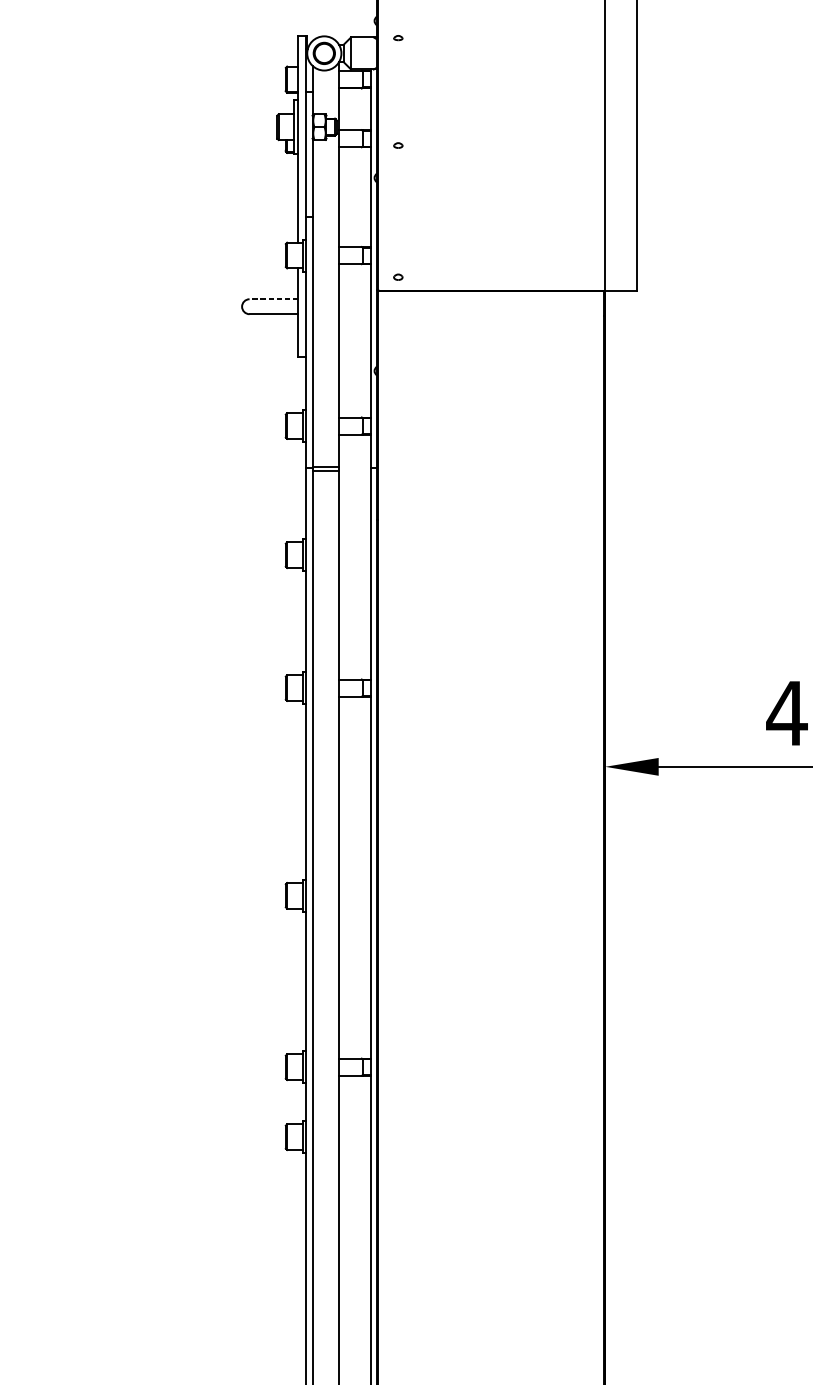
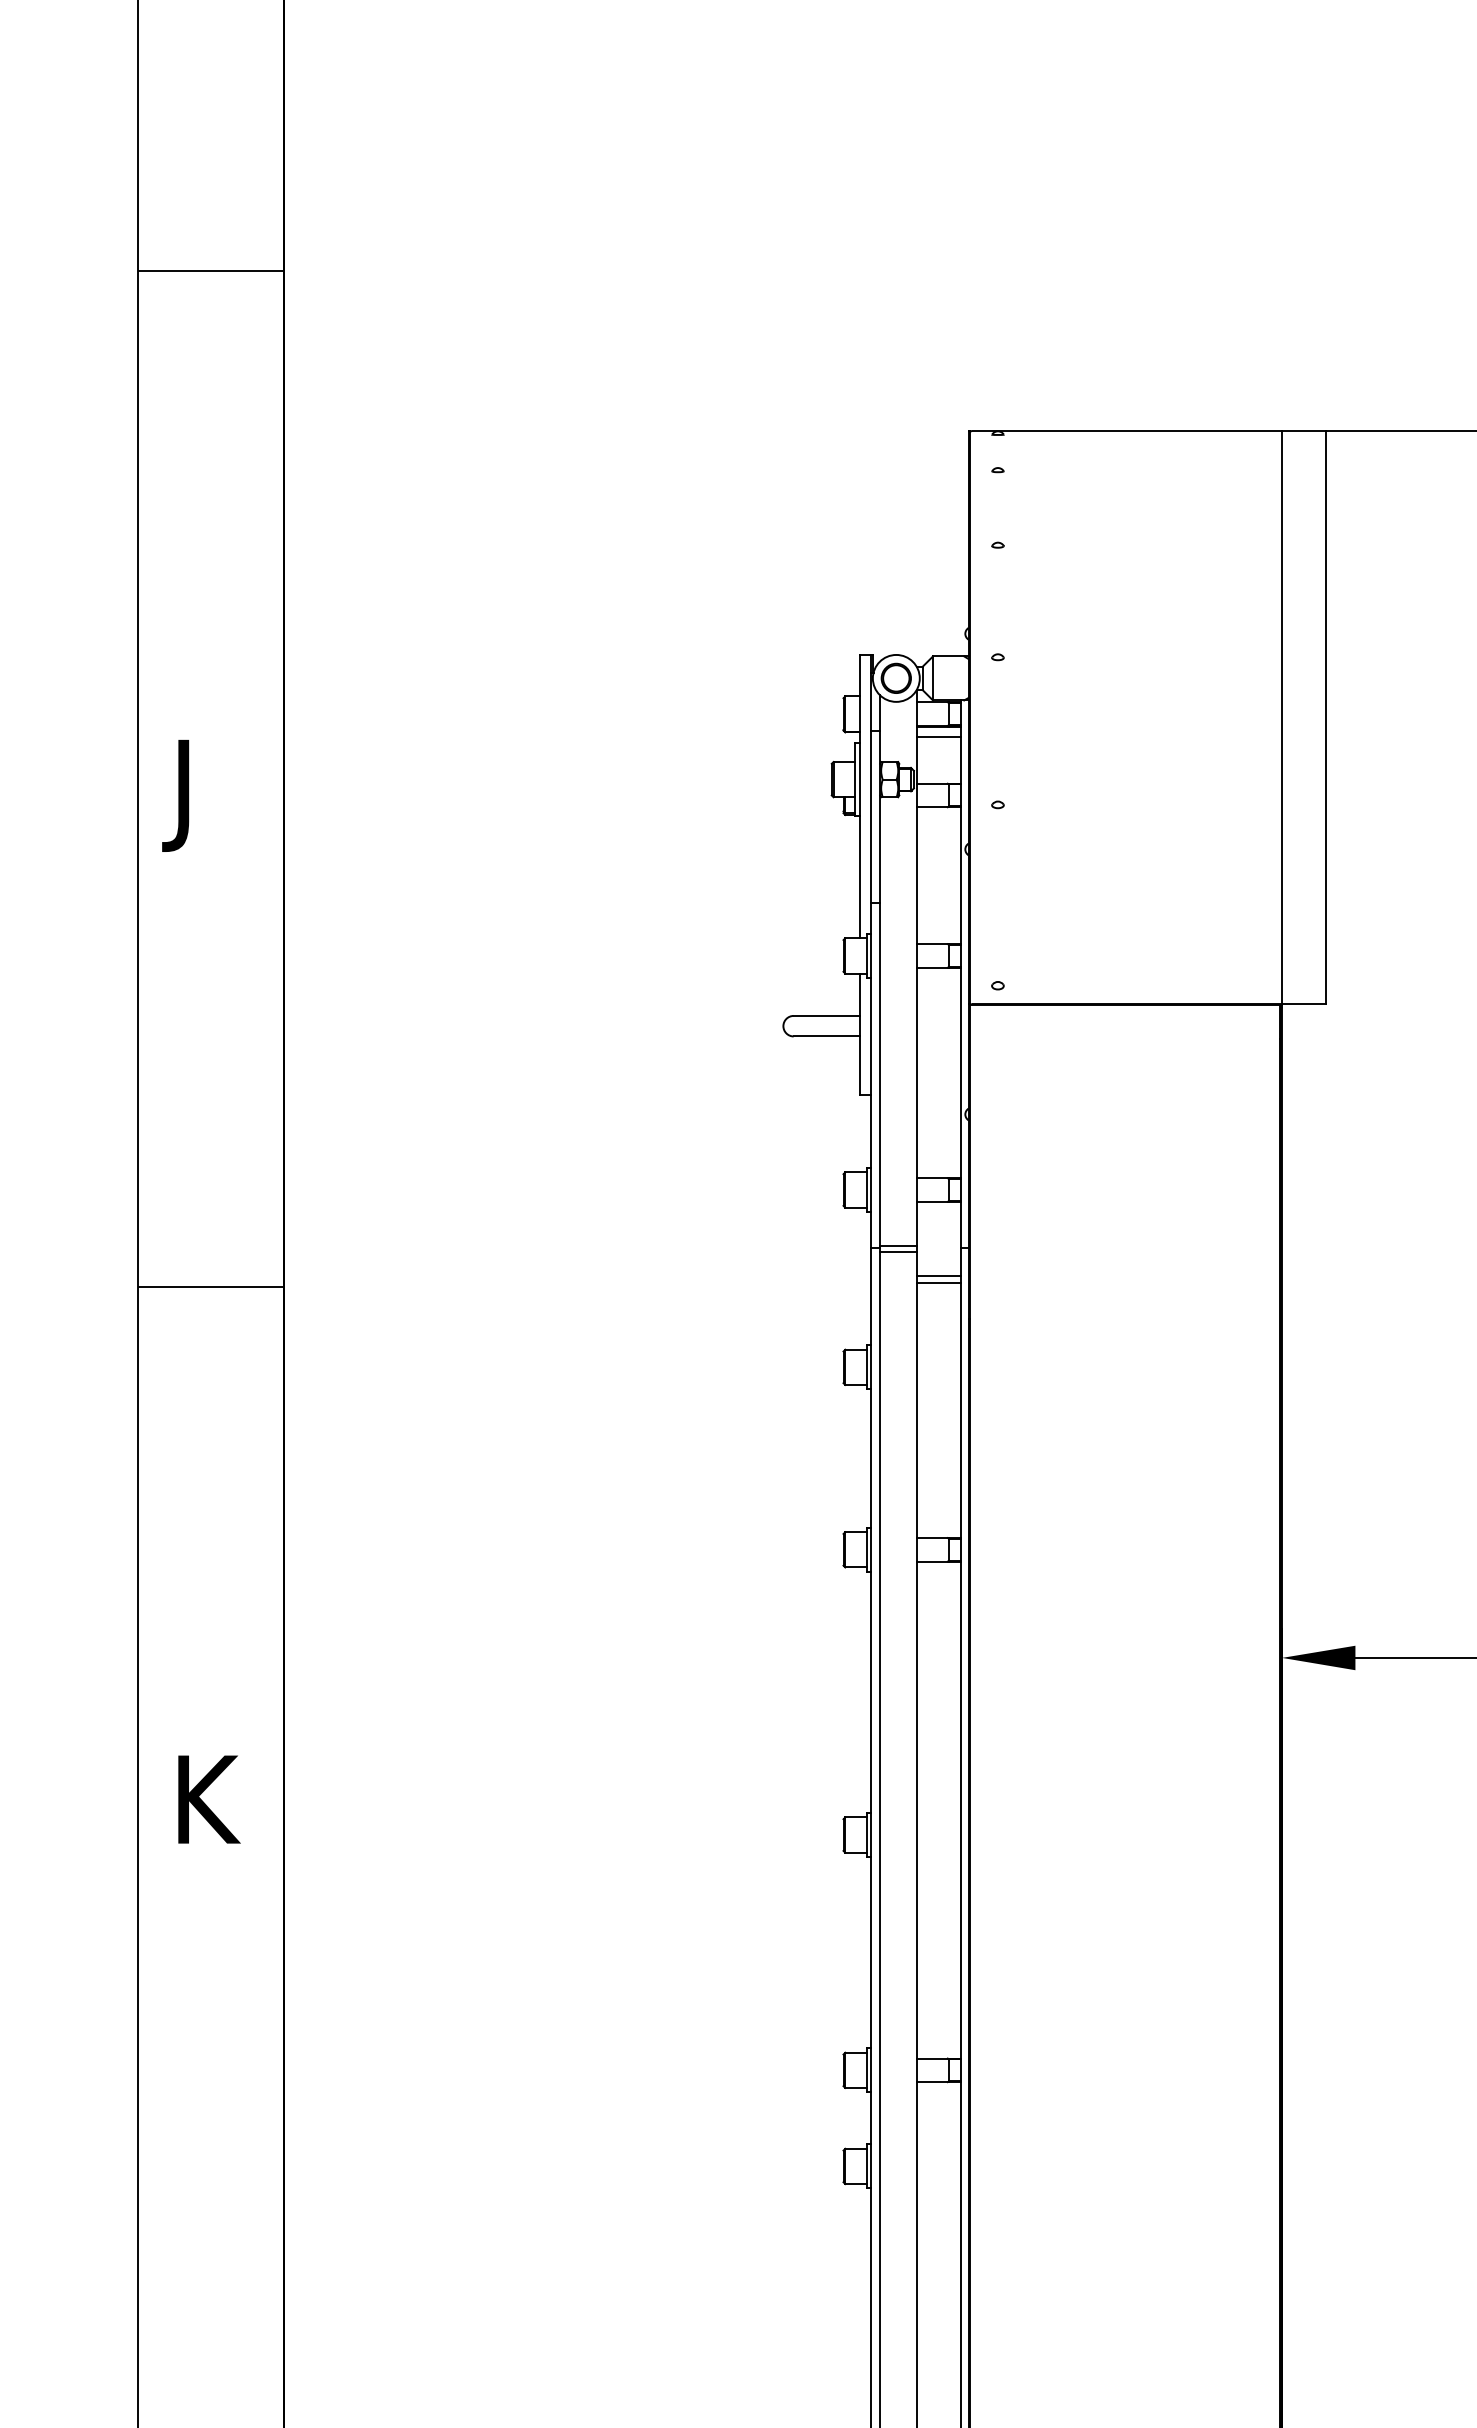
line: (355, 96) -> (938, 737), added
line: (273, 298) -> (826, 1015), dashed -> solid
line: (355, 488) -> (938, 1275), added
line: (355, 493) -> (938, 1282), added

